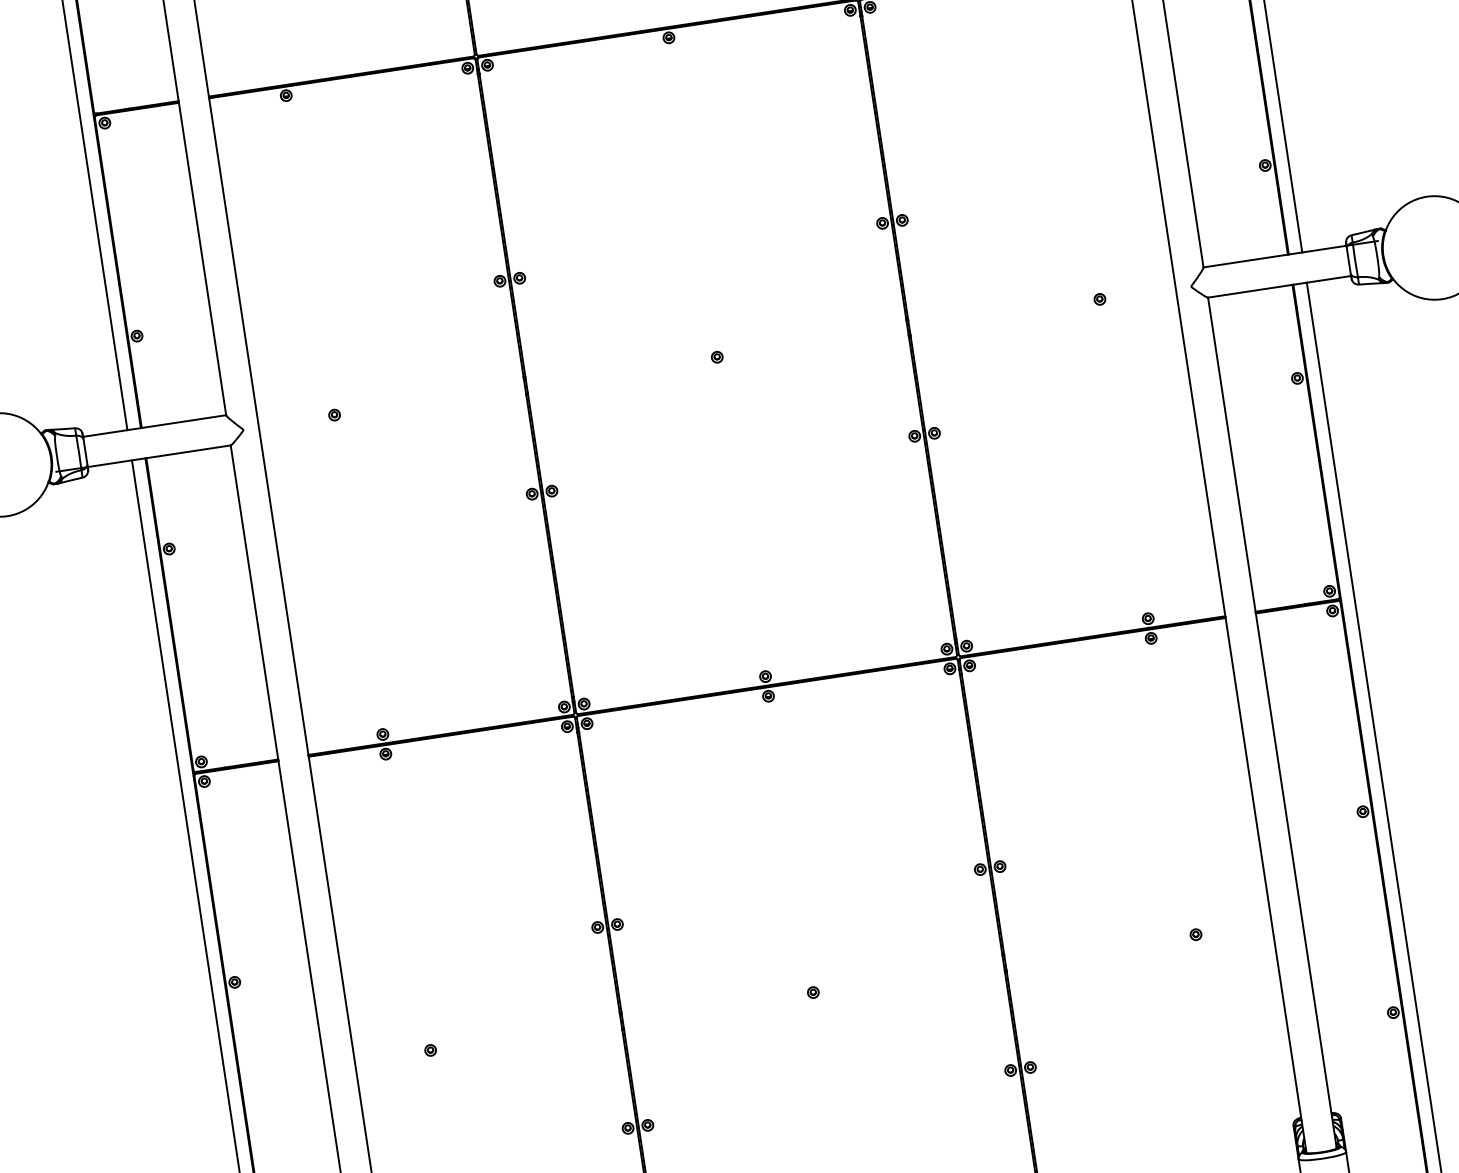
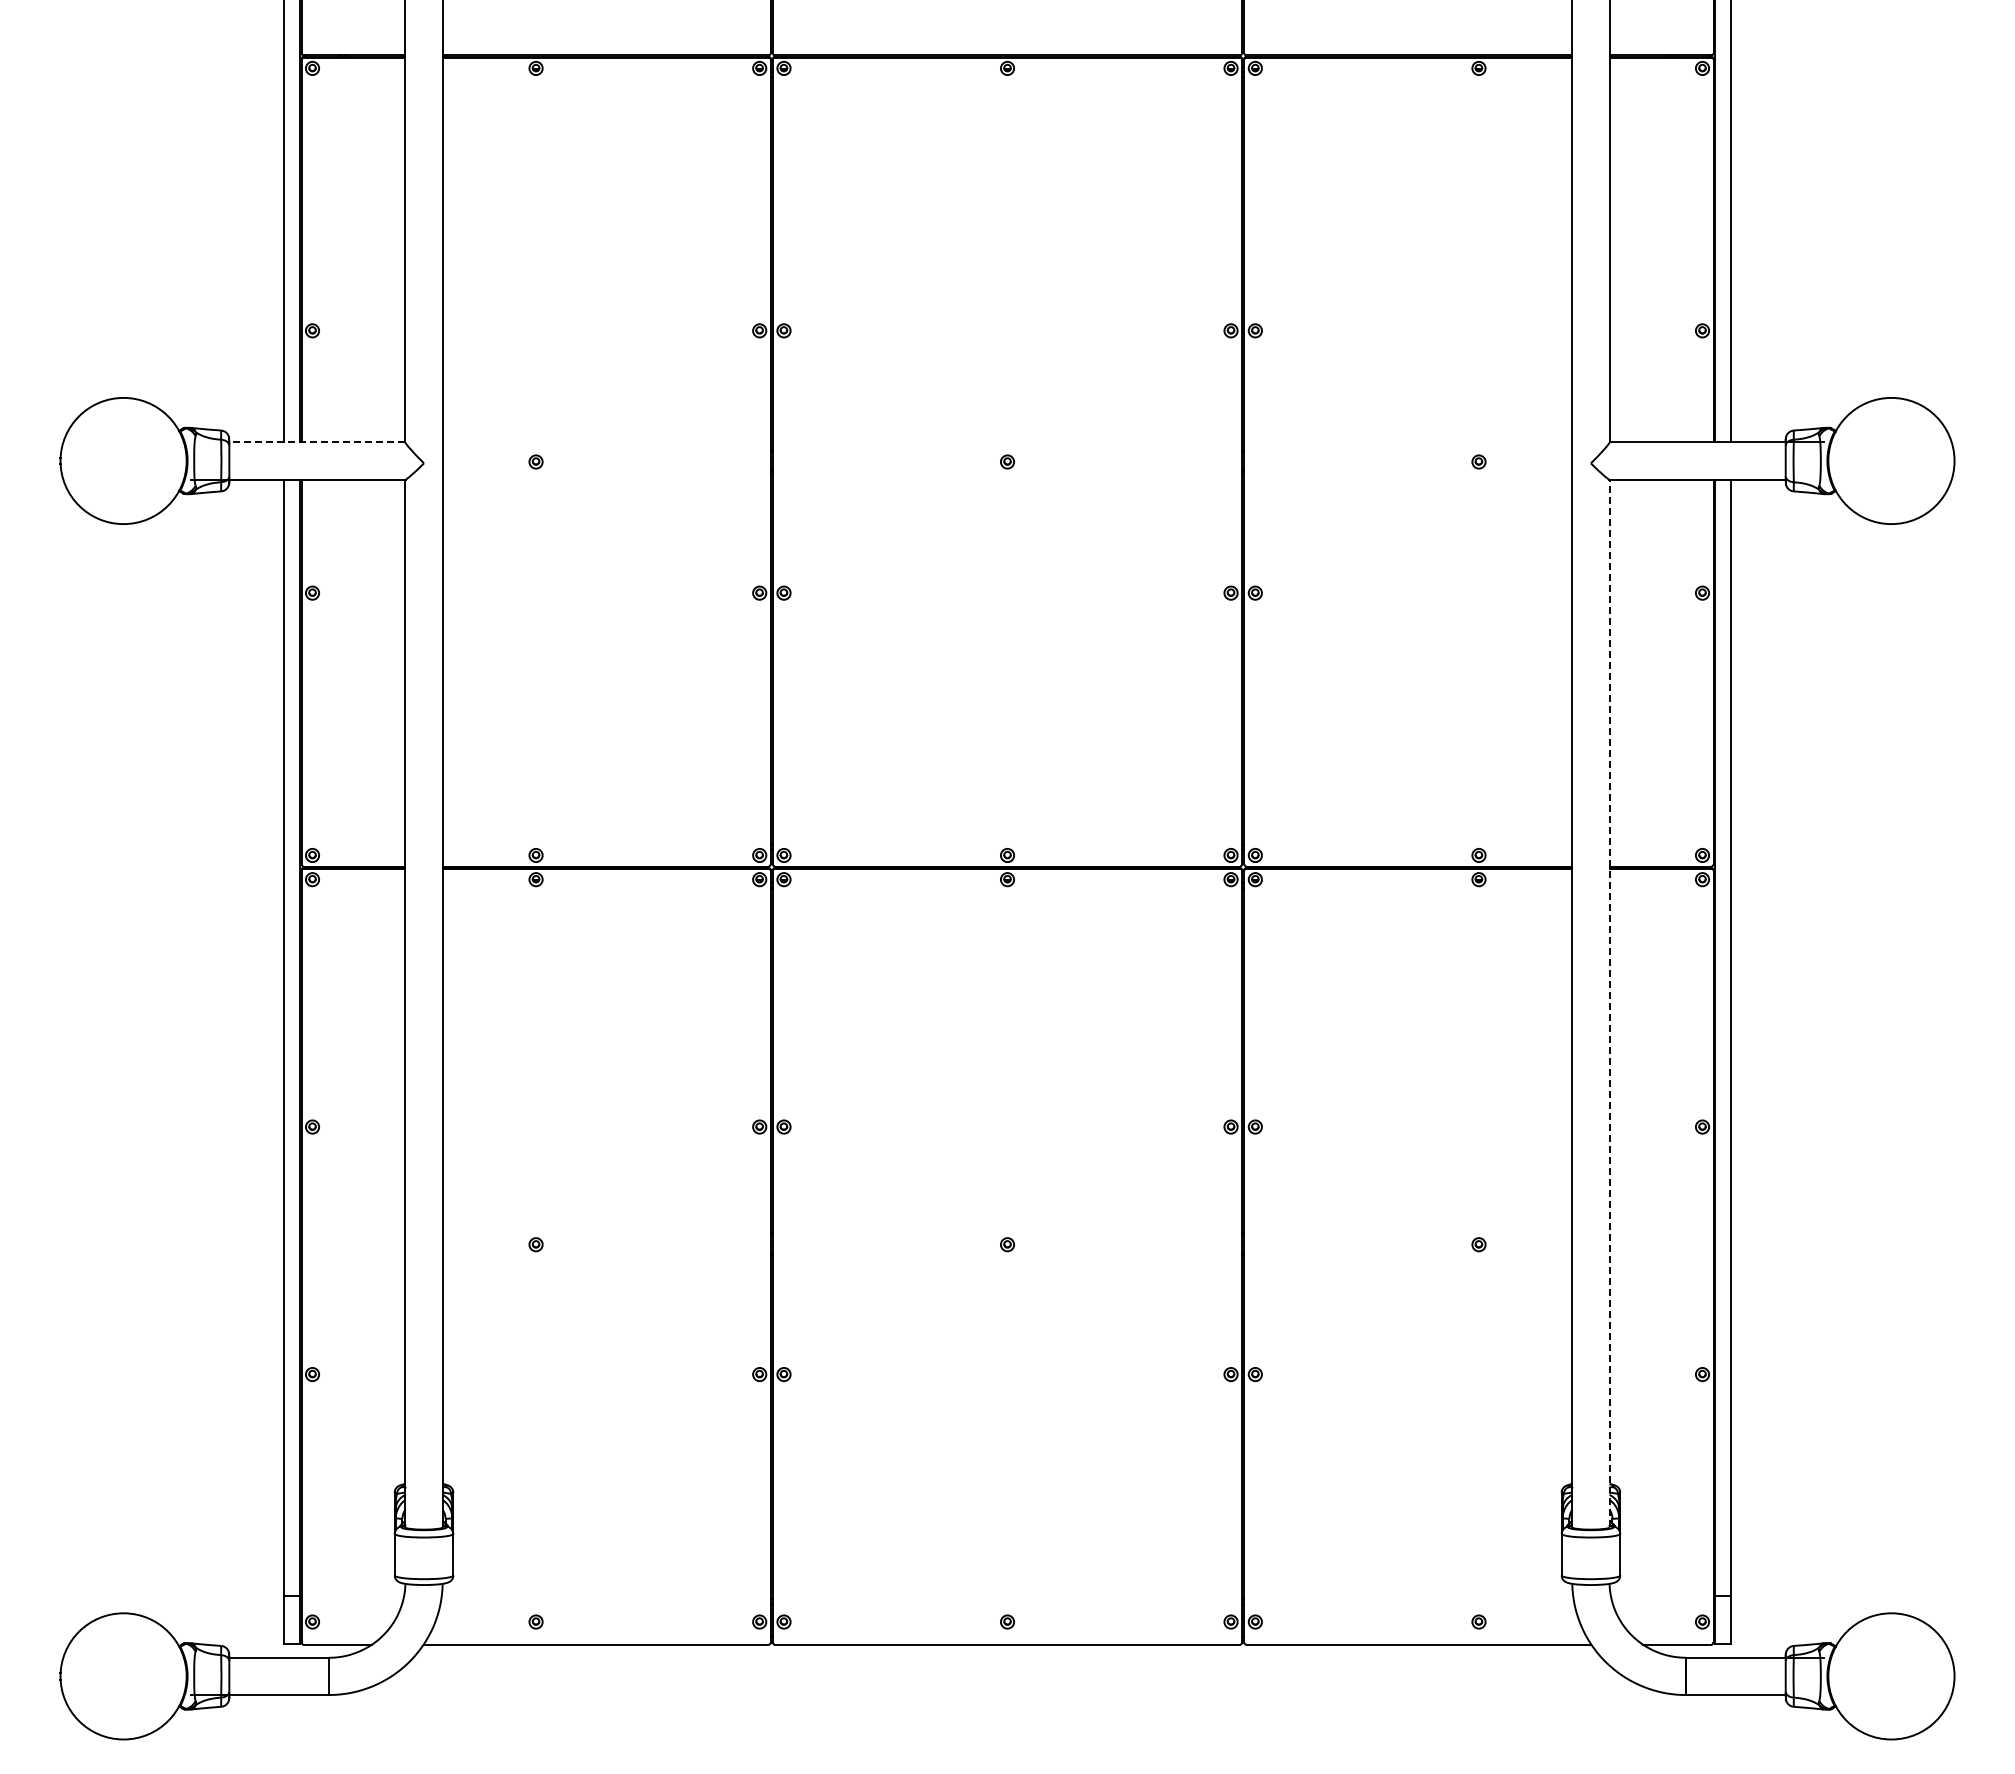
line: (153, 426) -> (316, 442), solid -> dashed
line: (1272, 722) -> (1609, 1003), solid -> dashed

